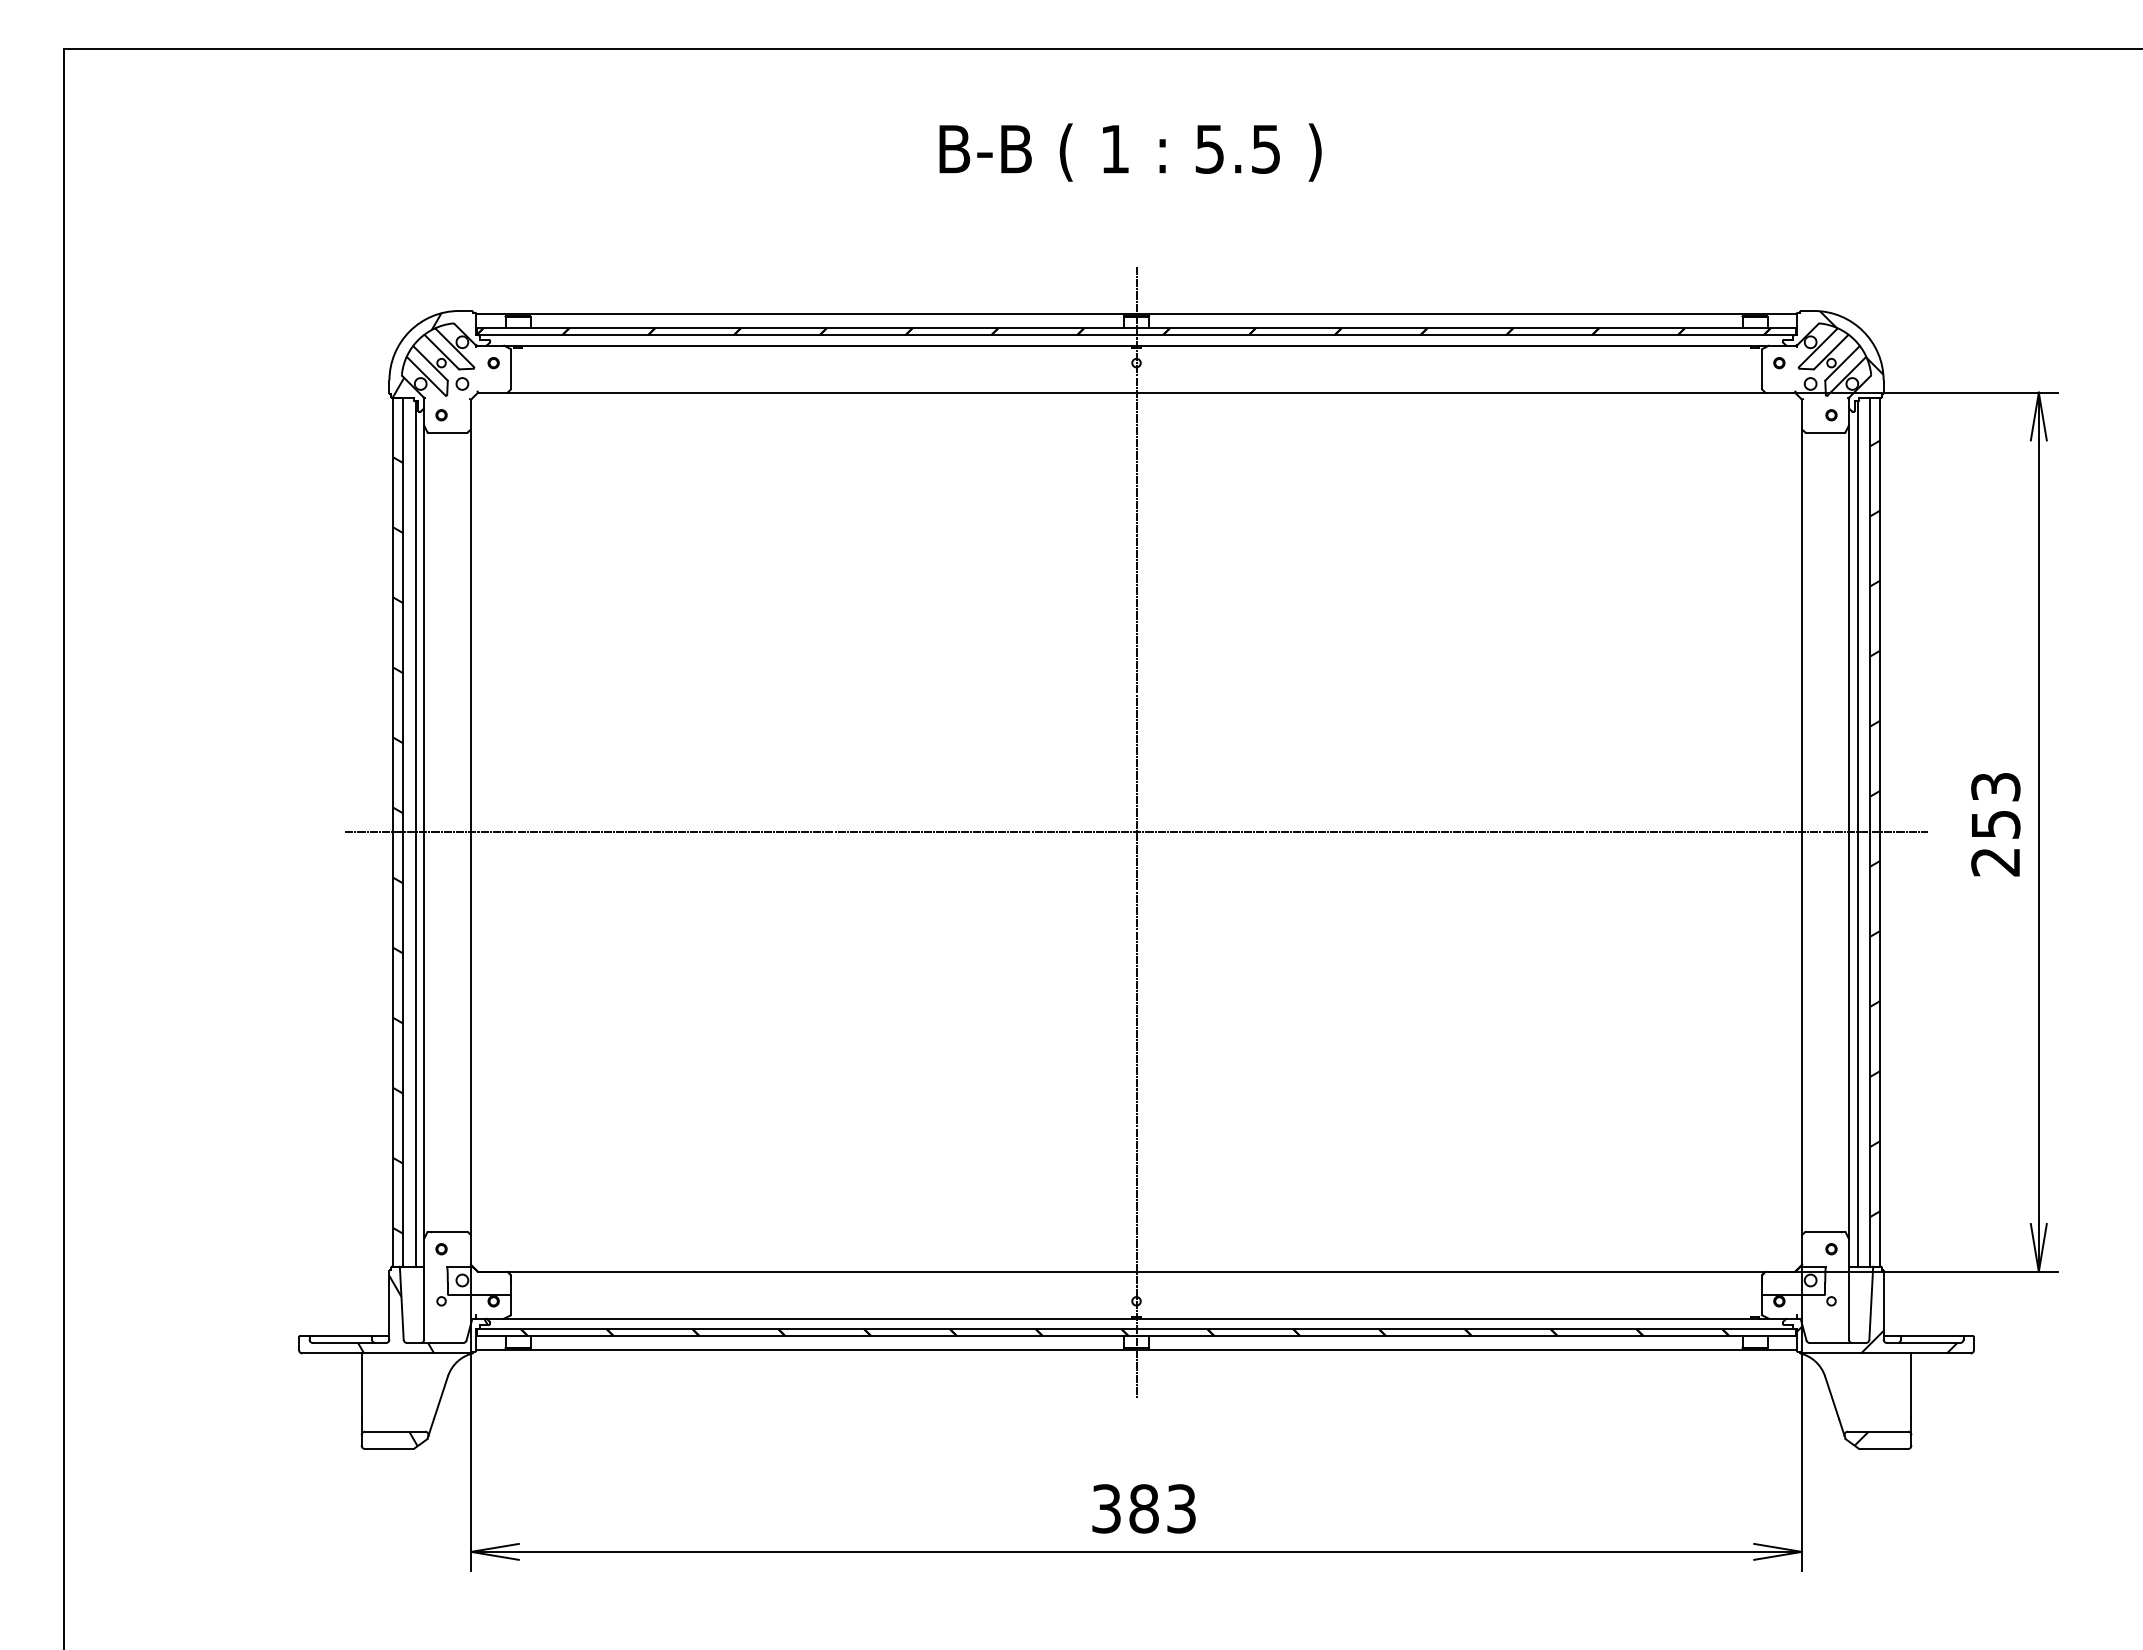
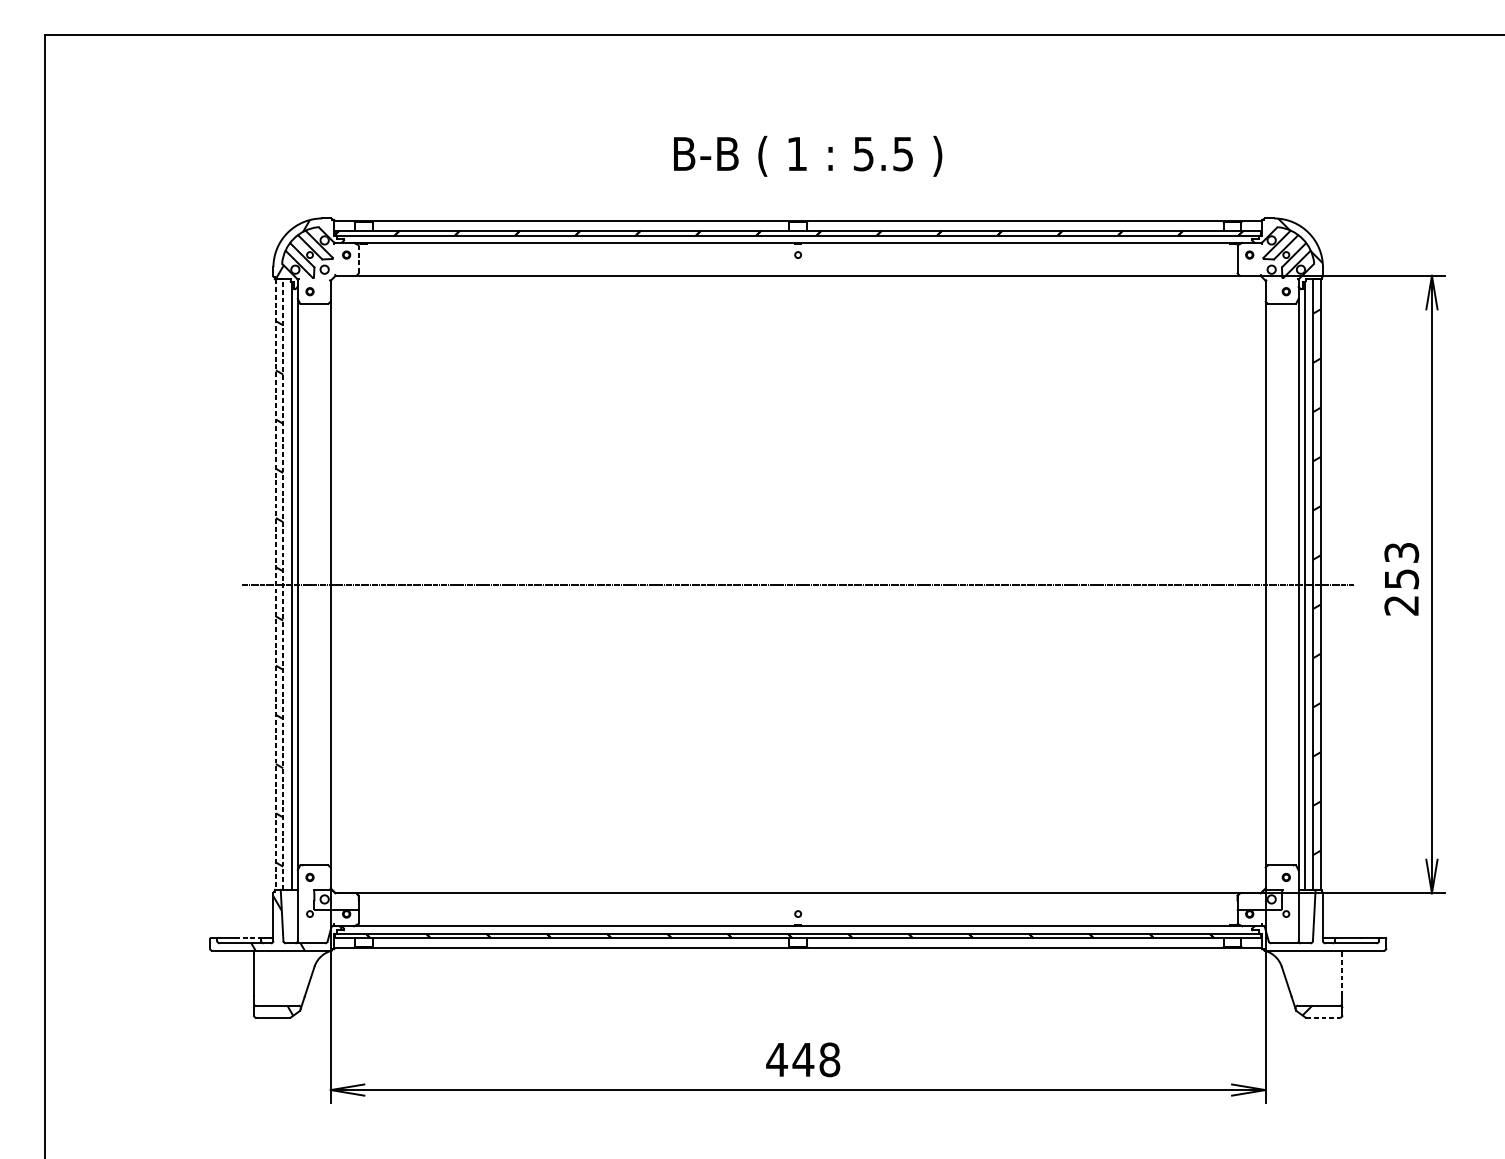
text: (1130, 152) -> (807, 156), moved
line: (511, 368) -> (359, 258), solid -> dashed
line: (403, 831) -> (283, 584), solid -> dashed
line: (1136, 831) -> (798, 584), removed
line: (392, 832) -> (275, 584), solid -> dashed
line: (353, 1336) -> (248, 938), solid -> dashed
hatch: (1880, 1339) -> (1320, 940), removed
line: (1911, 1388) -> (1342, 975), solid -> dashed
line: (1884, 1449) -> (1323, 1018), solid -> dashed
text: (1143, 1508) -> (803, 1059), 383 -> 448

